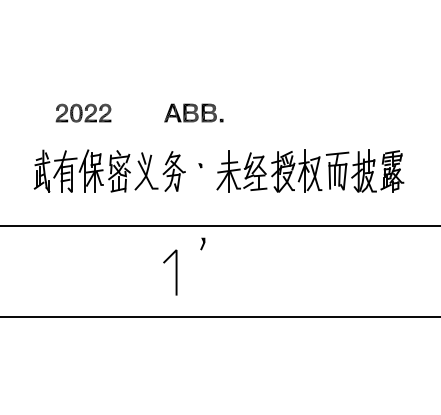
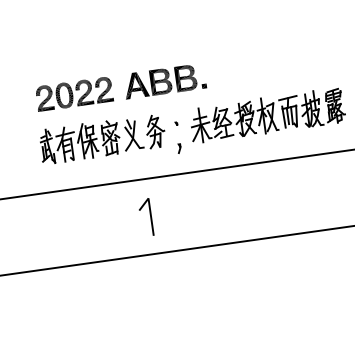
part: (83, 112) -> (74, 93), size x1.67
part: (193, 112) -> (164, 80), size x1.67
line: (203, 243) -> (179, 148), moved
line: (175, 272) -> (150, 216), moved

